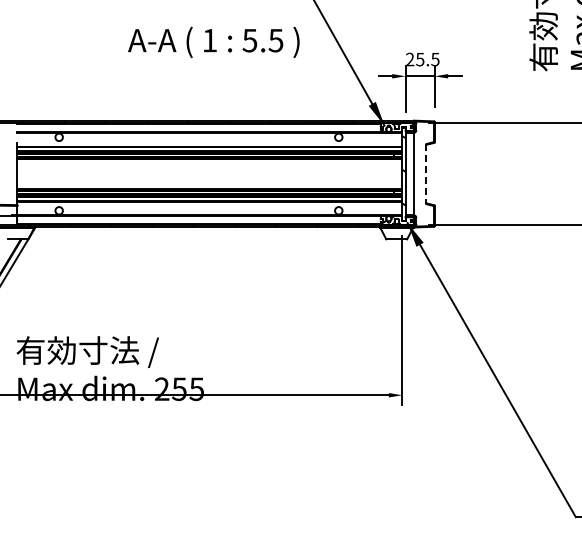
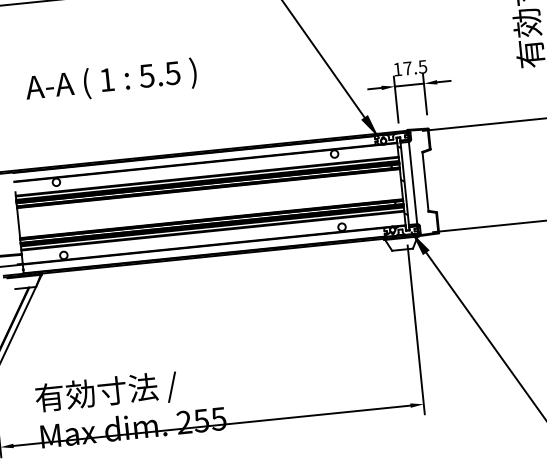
text: (213, 41) -> (110, 80), moved
text: (415, 59) -> (403, 68), 25.5 -> 17.5
line: (426, 174) -> (425, 182), dashed -> solid

